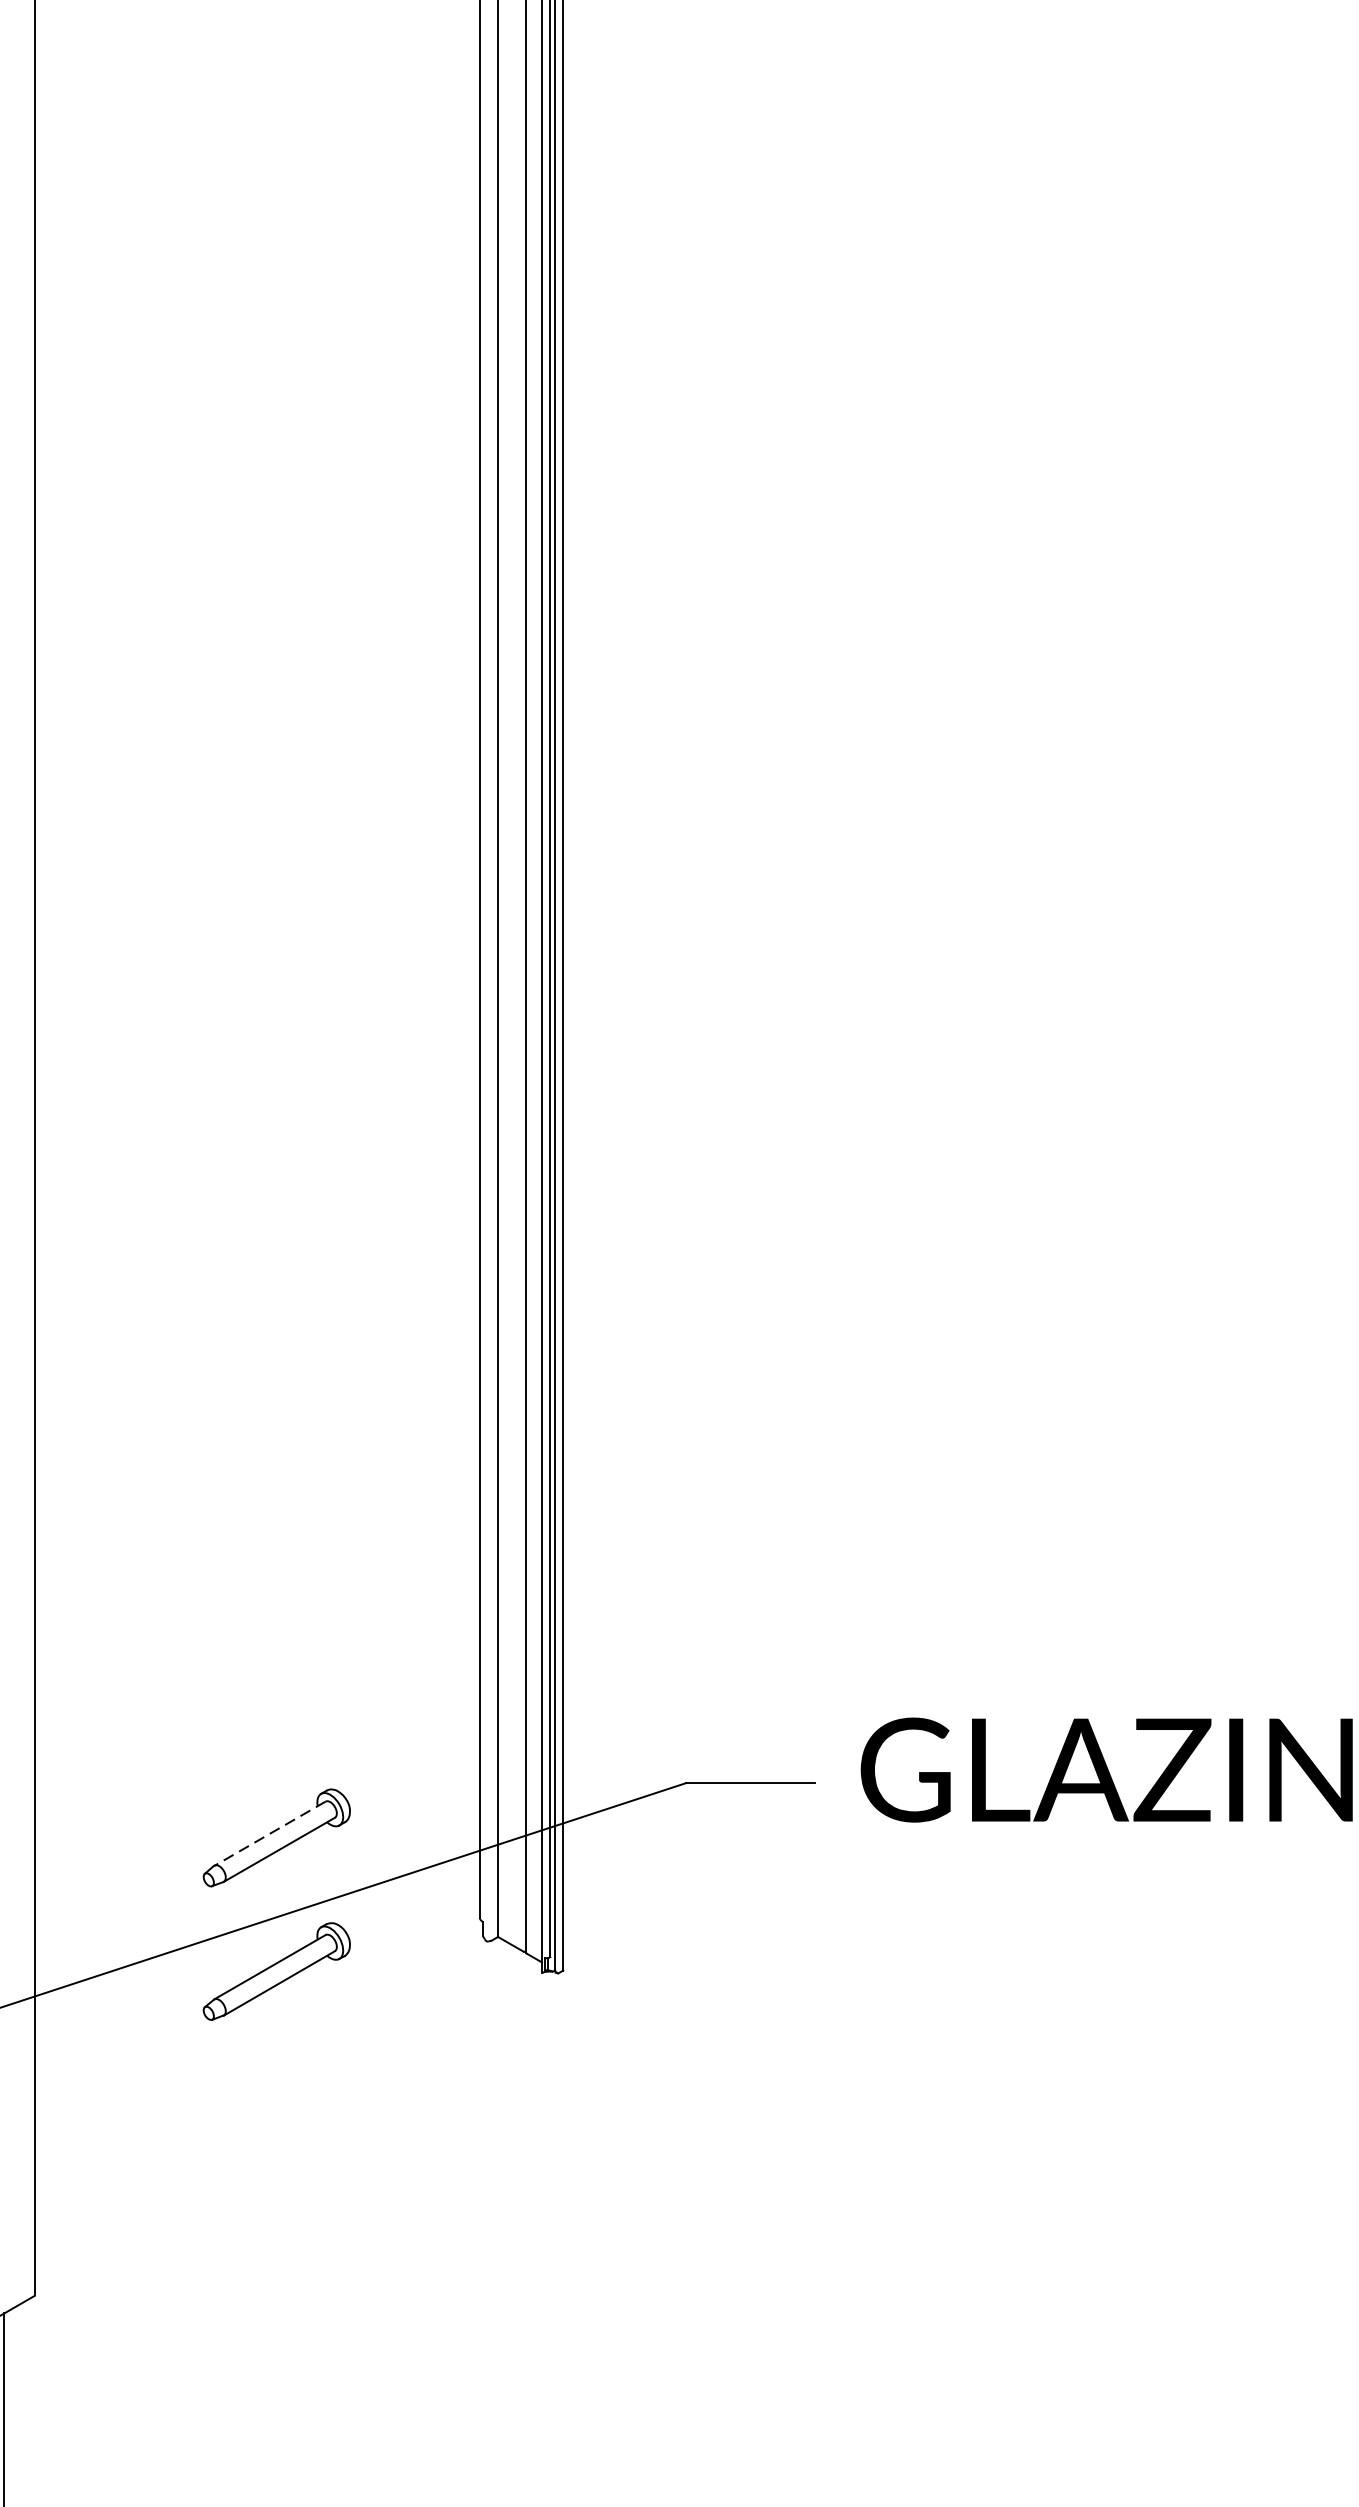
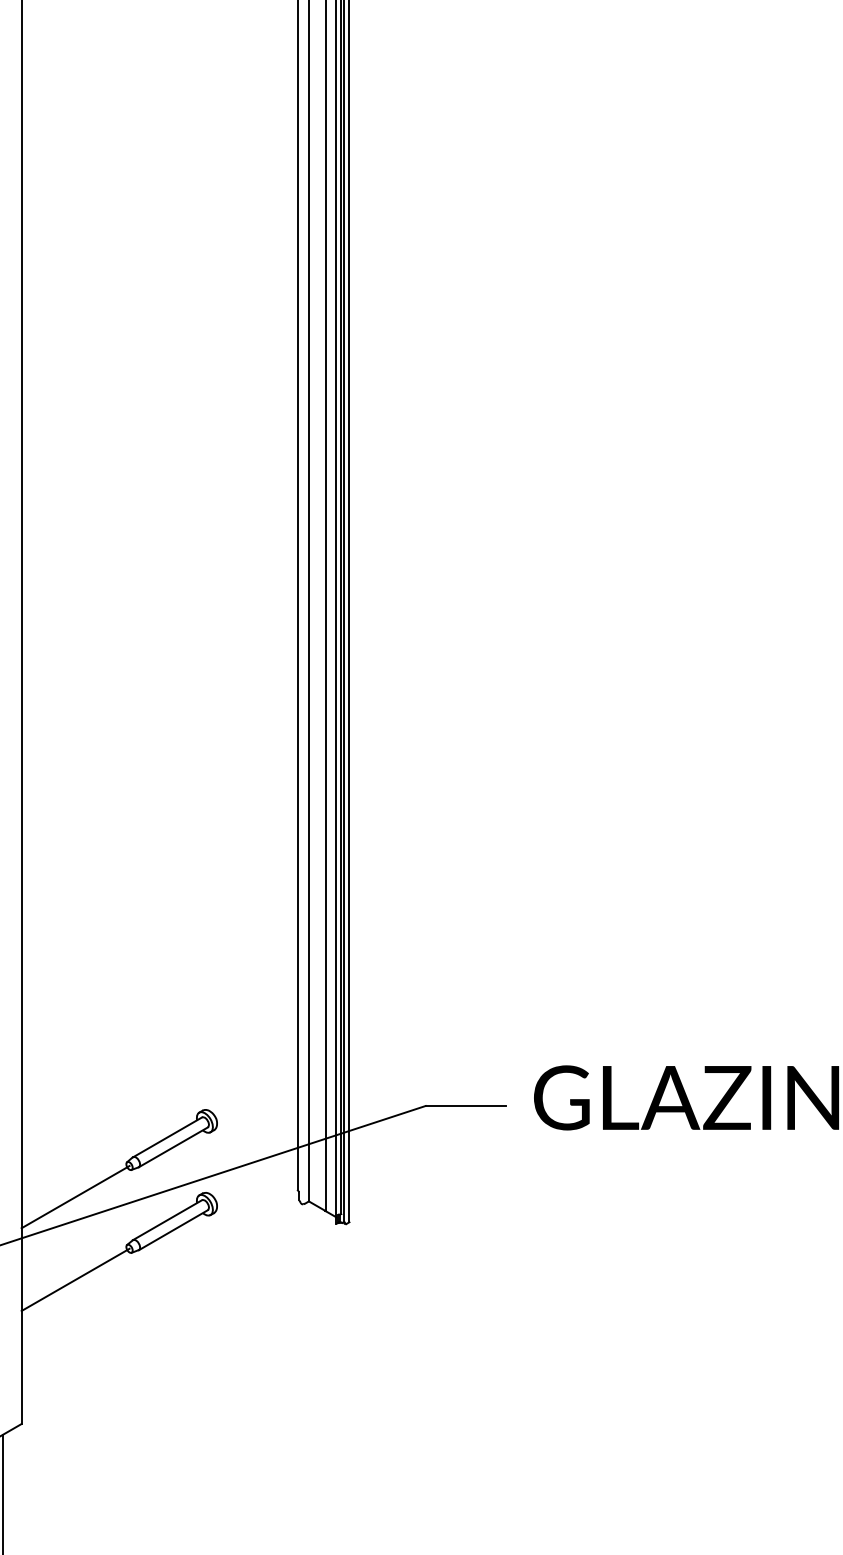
line: (270, 1833) -> (167, 1137), dashed -> solid
line: (121, 1930) -> (75, 1197), added
line: (121, 2062) -> (75, 1279), added

